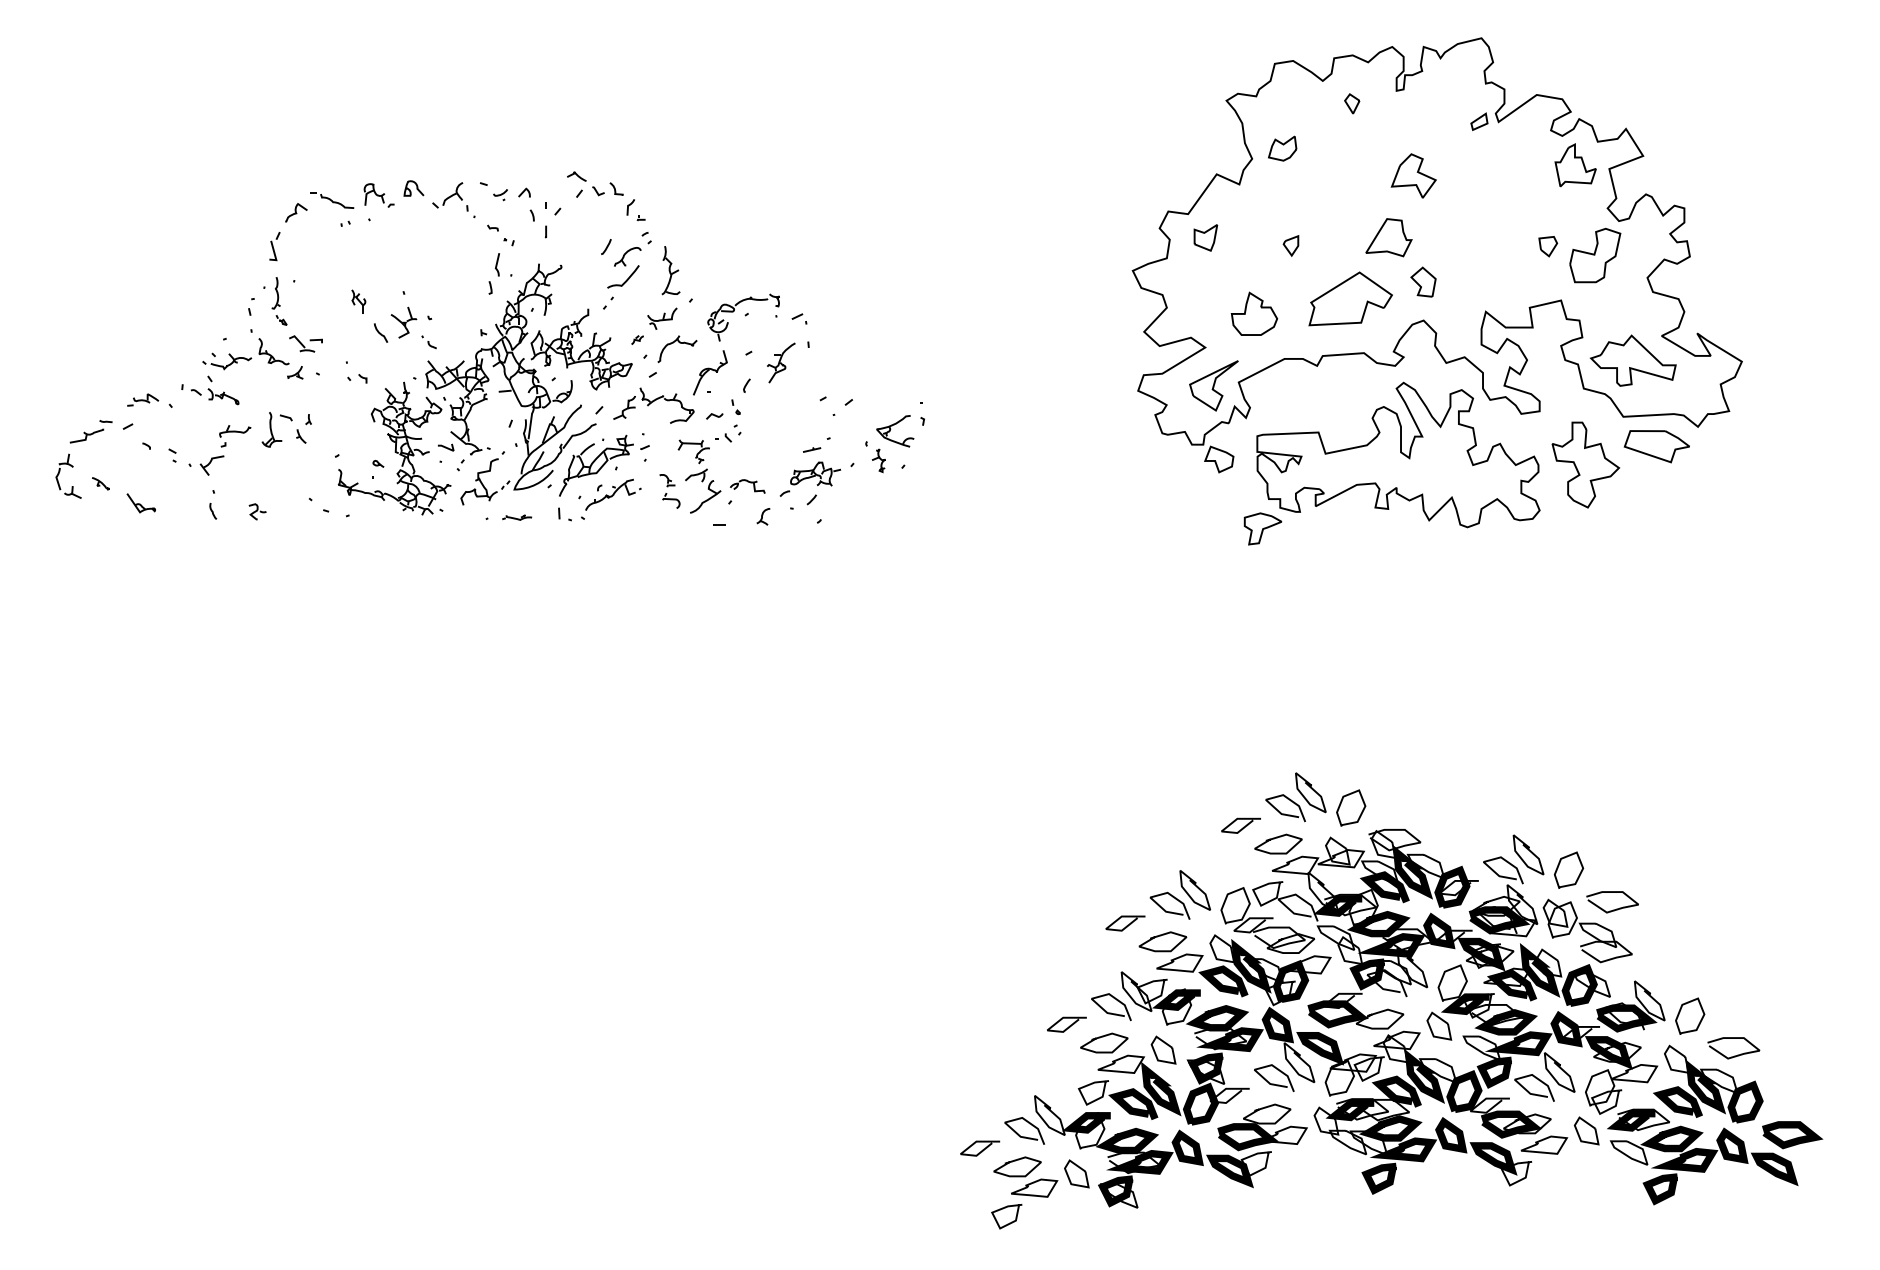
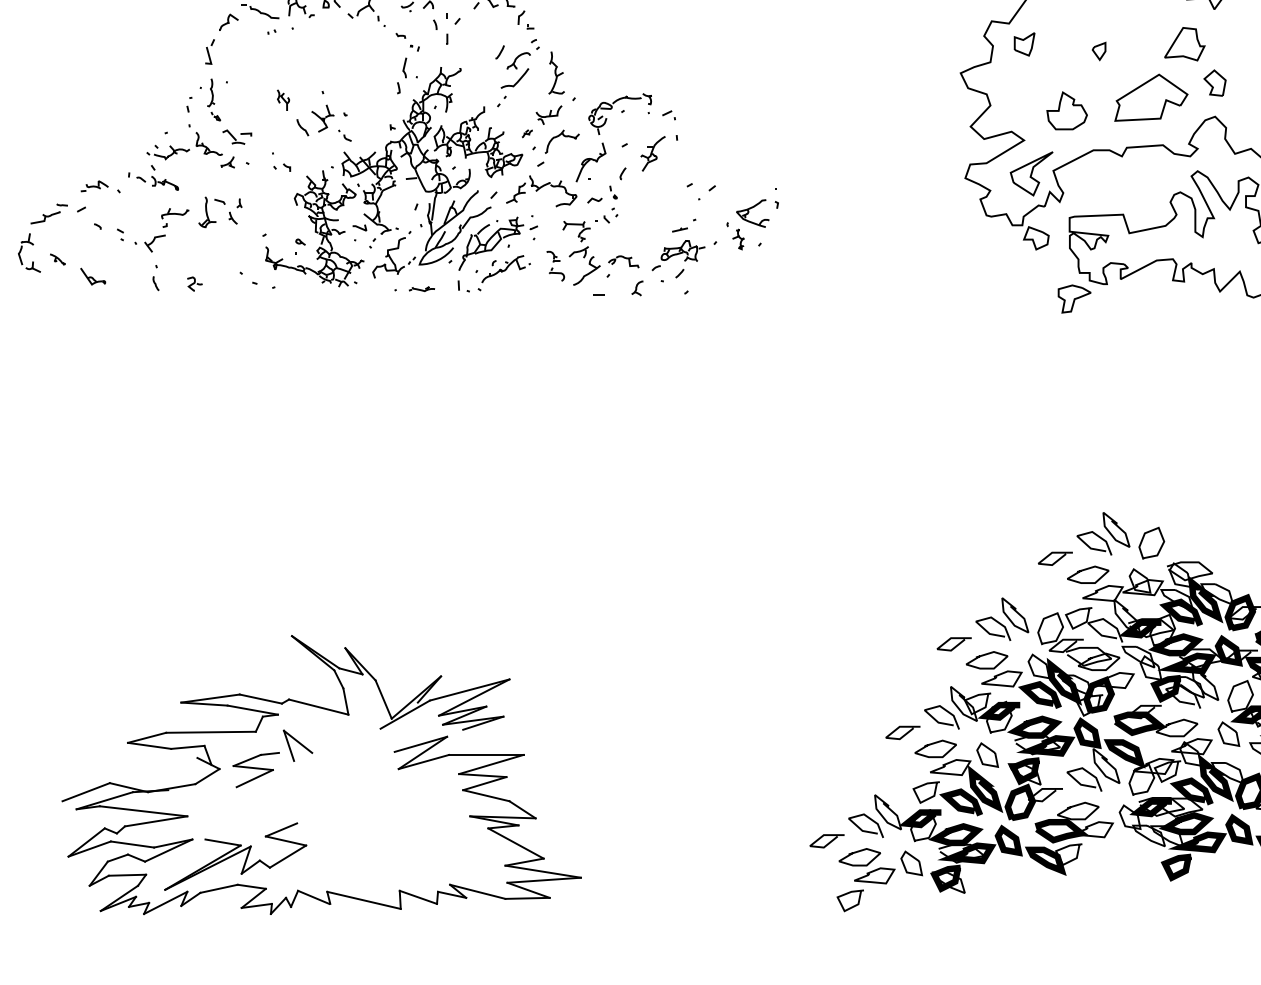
part: (392, 1048) -> (312, 753), added

